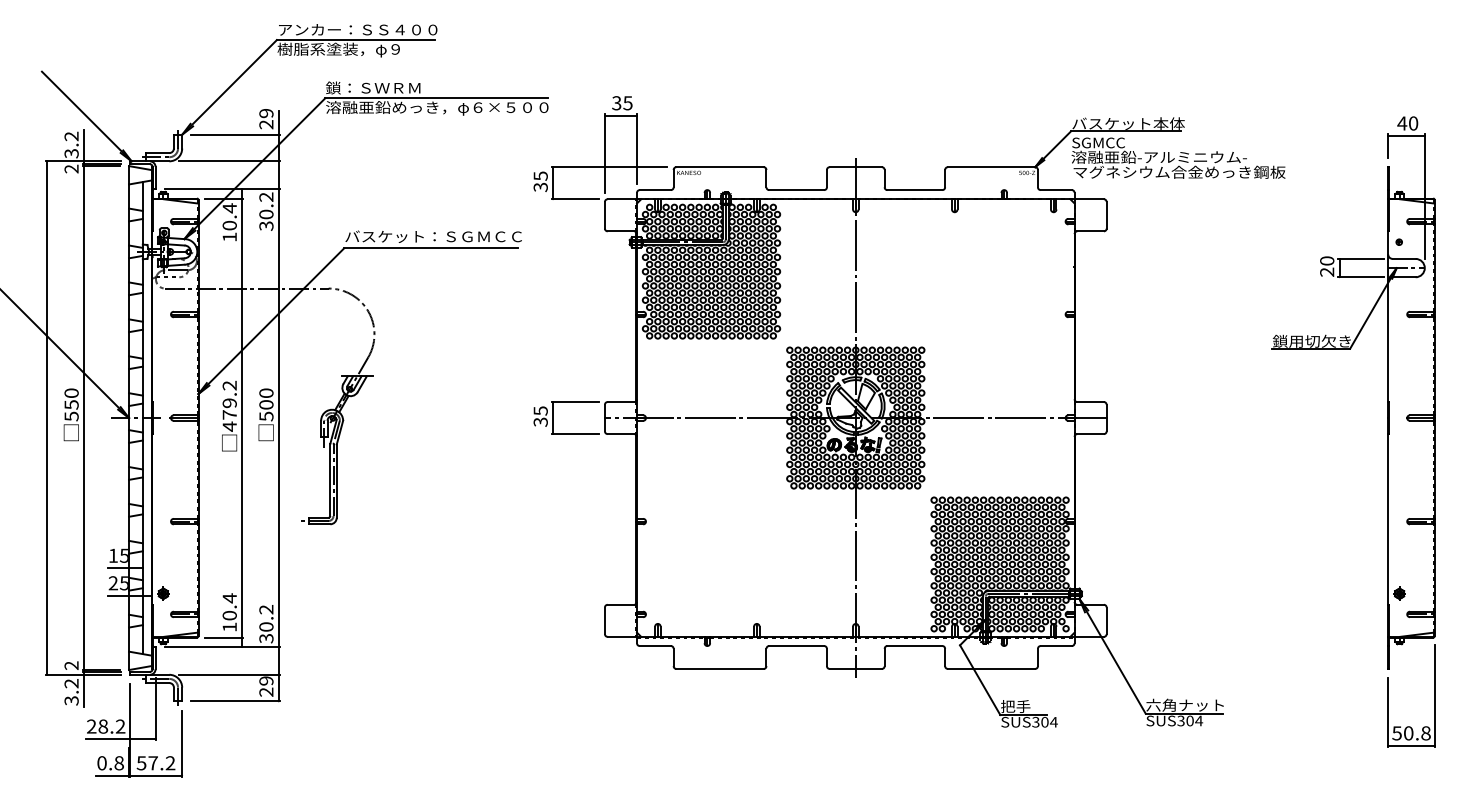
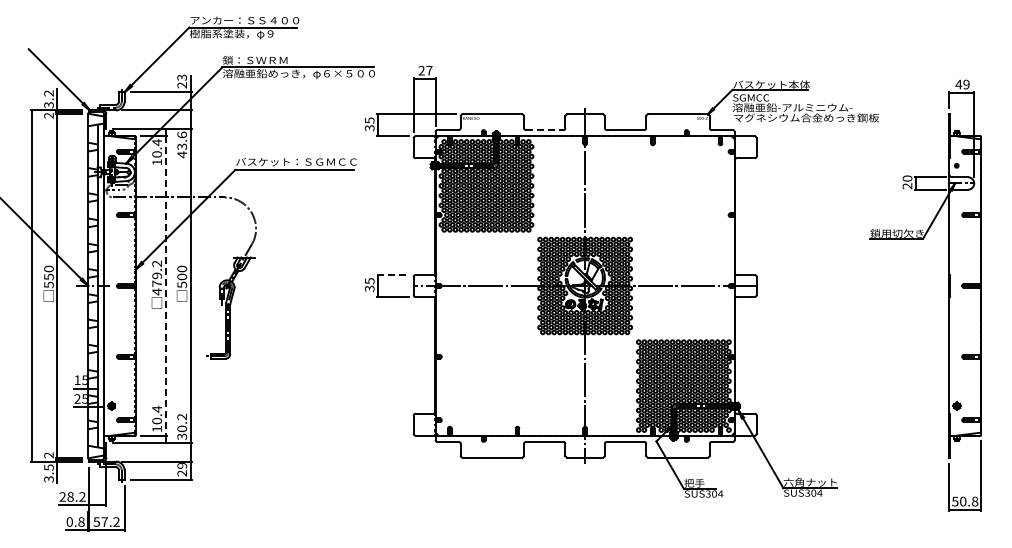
text: (622, 102) -> (425, 70), 35 -> 27
text: (265, 113) -> (181, 77), 29 -> 23
text: (1413, 123) -> (966, 84), 40 -> 49
line: (796, 190) -> (544, 130), solid -> dashed
text: (266, 211) -> (182, 144), 30.2 -> 43.6
line: (575, 402) -> (393, 275), solid -> dashed
line: (242, 418) -> (165, 286), solid -> dashed
text: (70, 683) -> (48, 467), 3.2 -> 3.5

